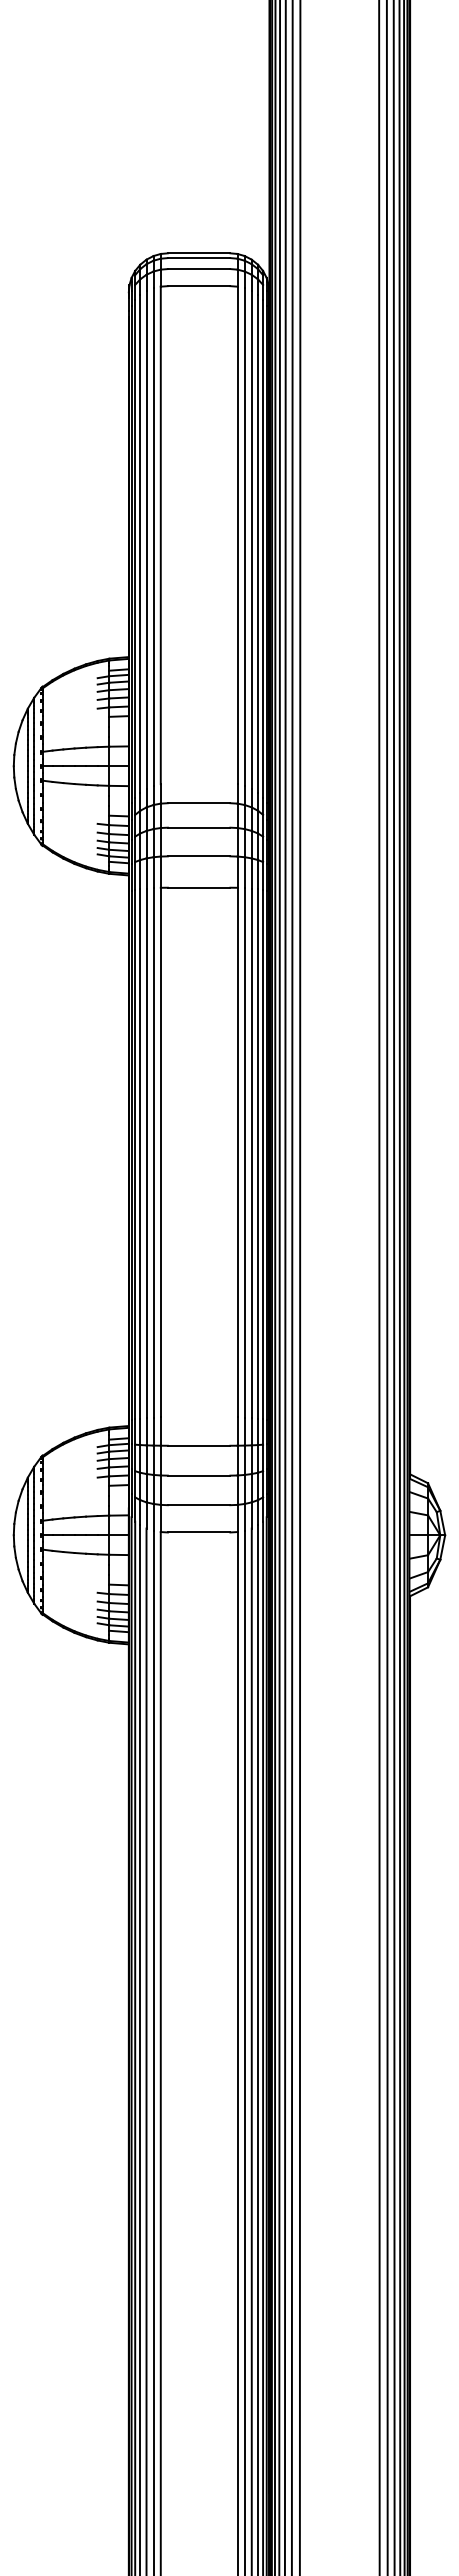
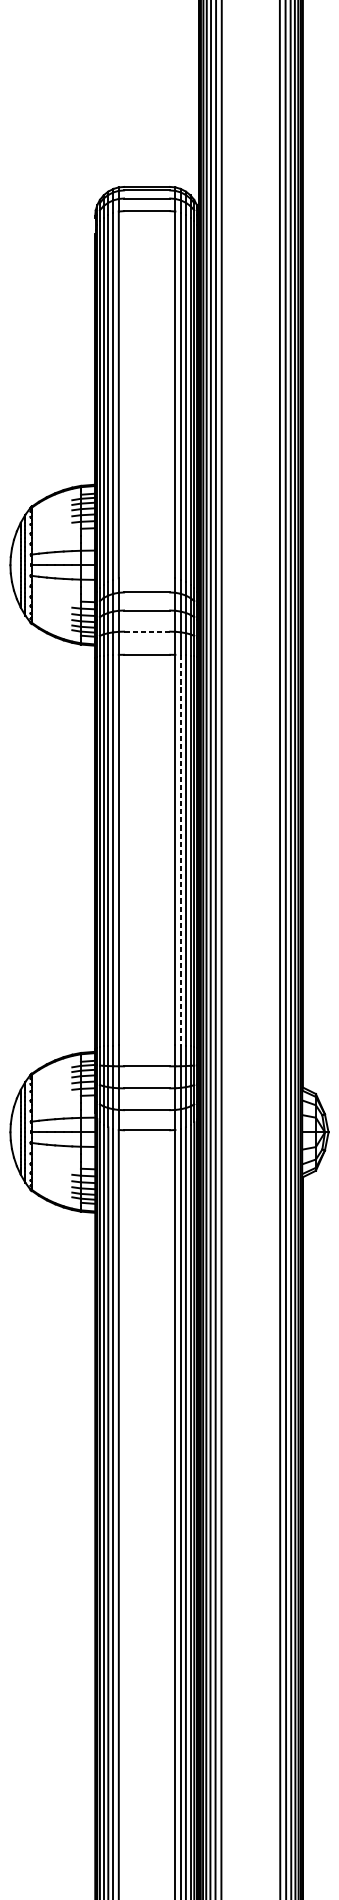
line: (198, 856) -> (146, 631), solid -> dashed
line: (244, 1152) -> (180, 850), solid -> dashed

